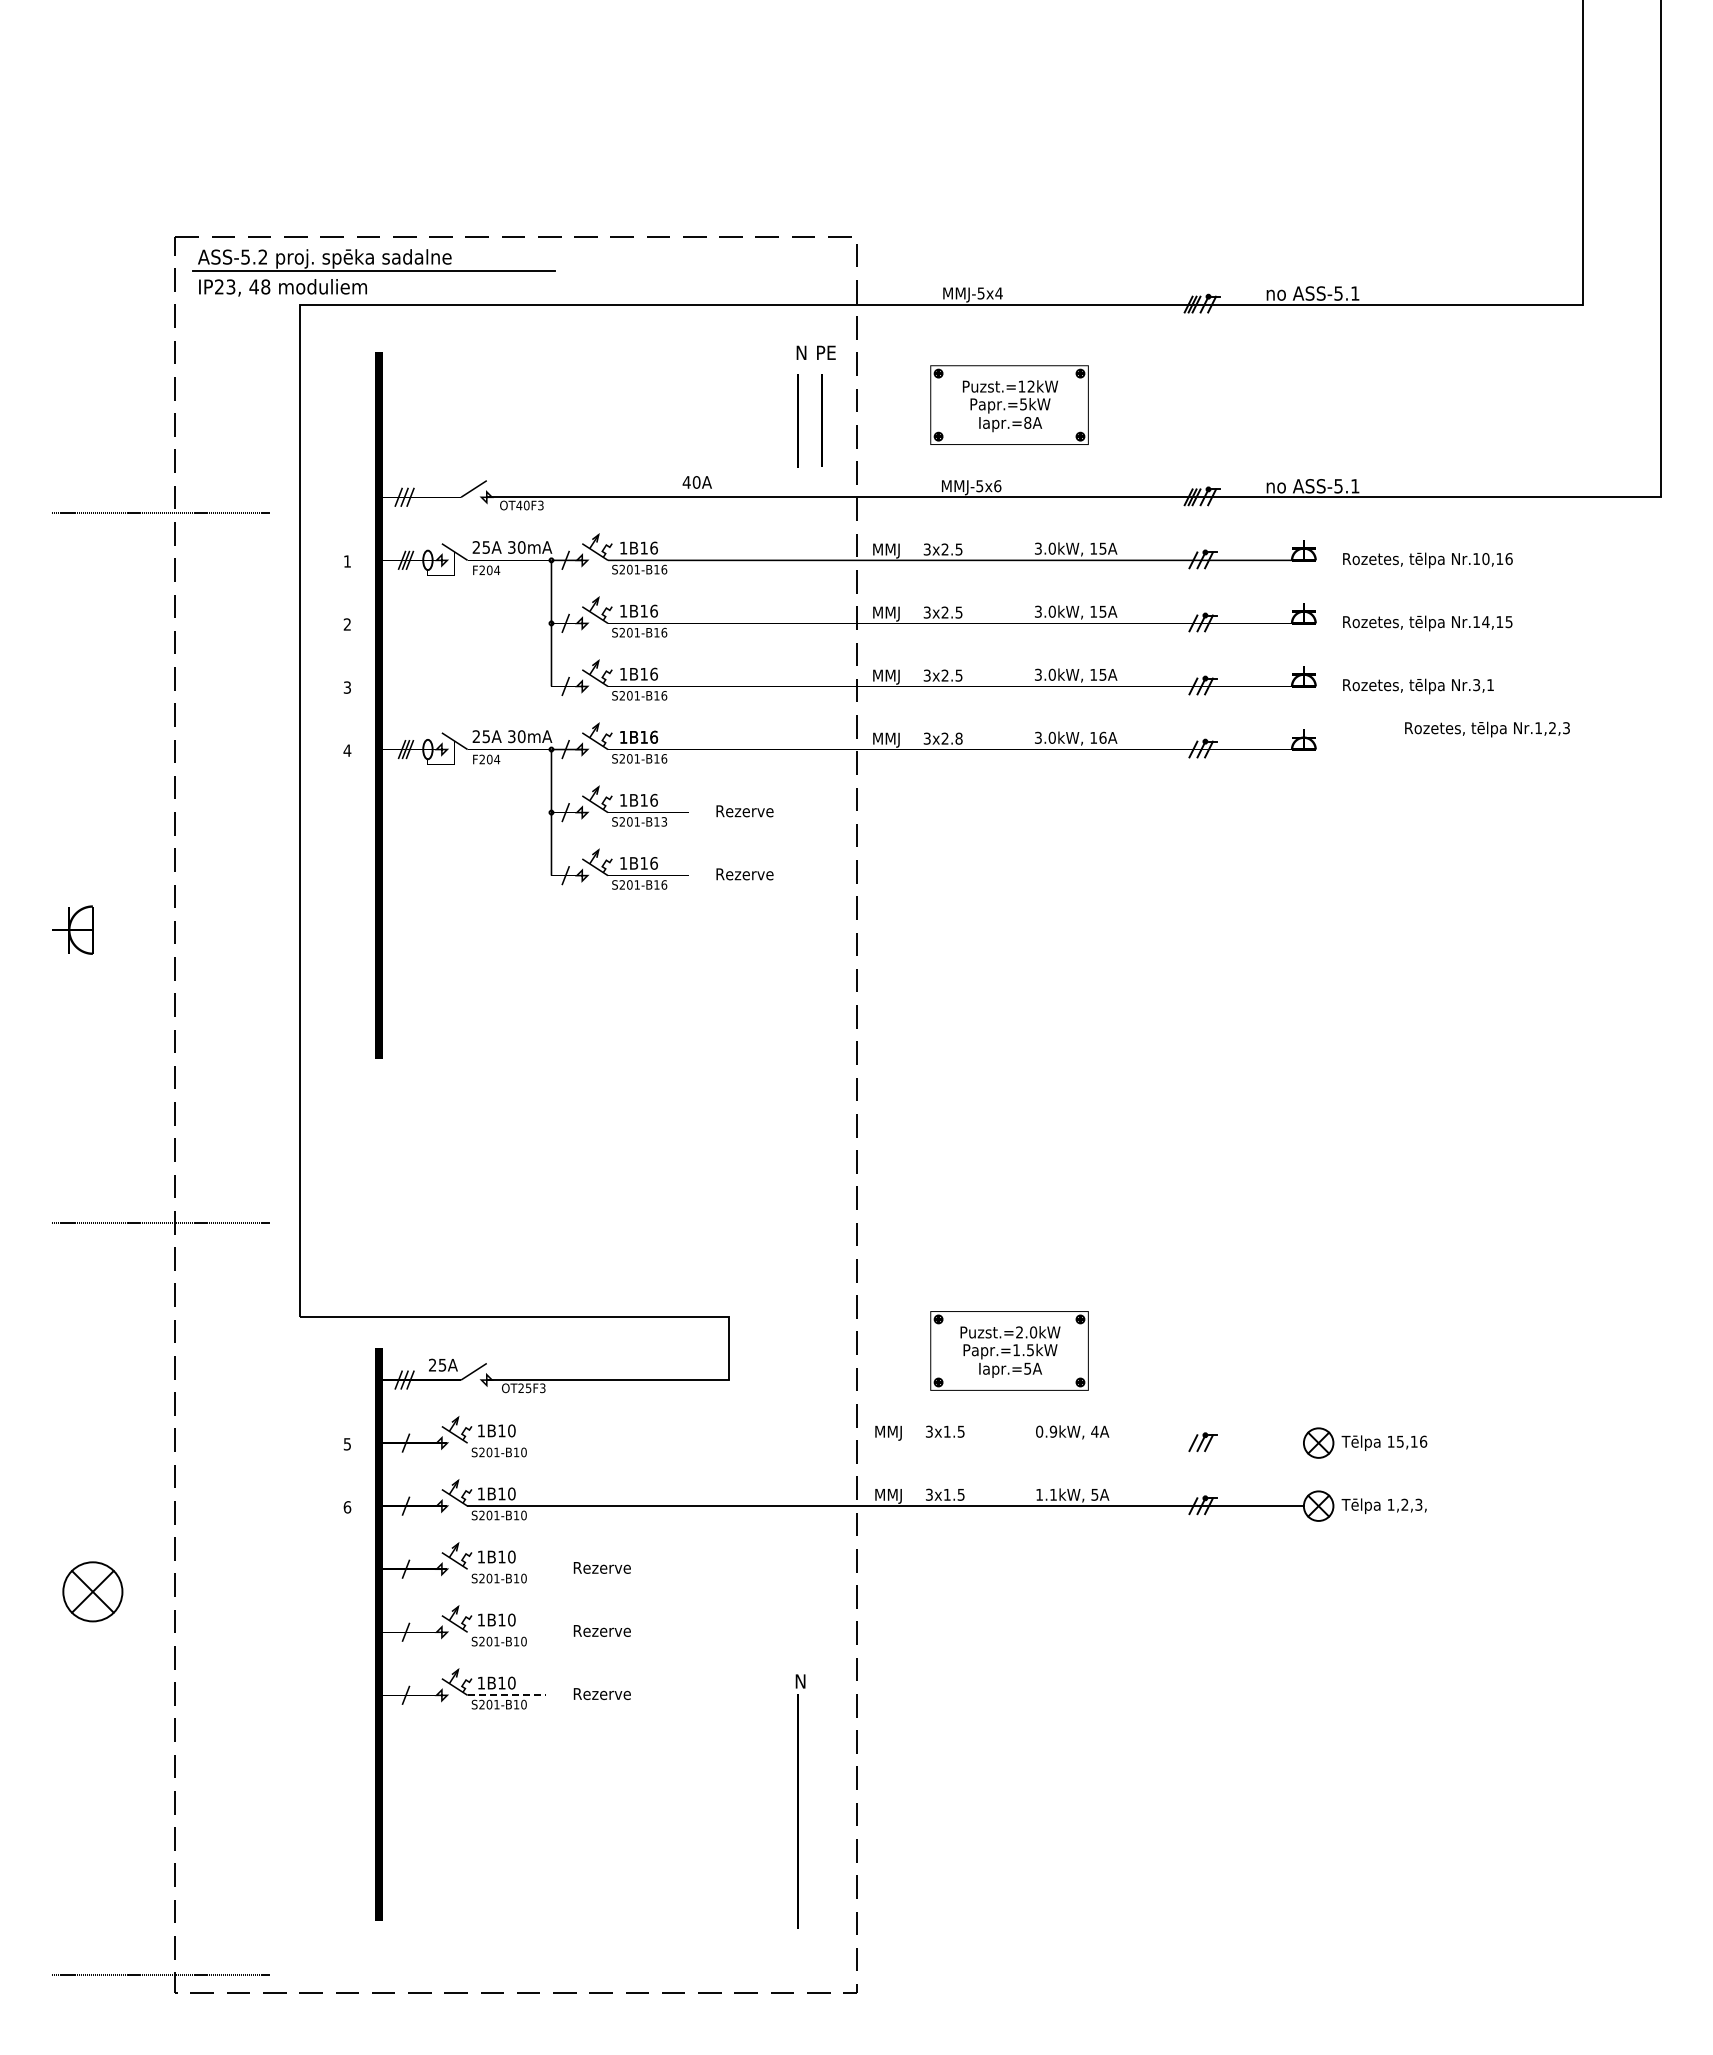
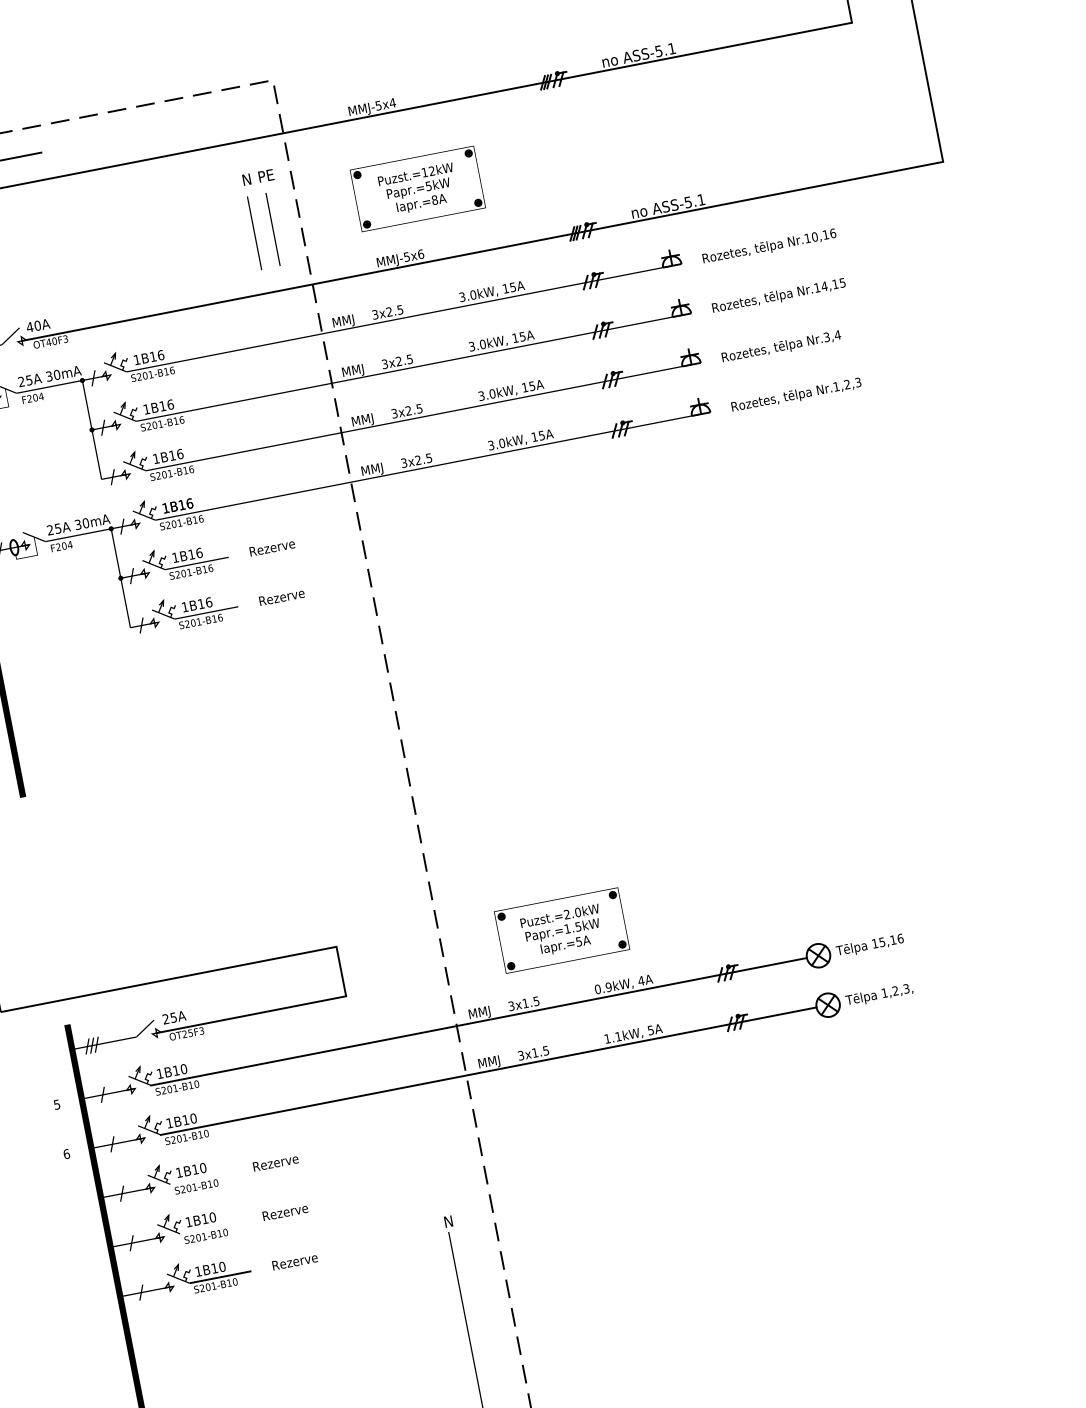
text: (696, 482) -> (37, 325), moved
text: (1490, 684) -> (837, 334), Nr.3,1 -> Nr.3,4
text: (1487, 729) -> (796, 395), moved
text: (1102, 737) -> (541, 435), 16A -> 15A
text: (958, 738) -> (428, 458), 3x2.8 -> 3x2.5
text: (664, 821) -> (210, 568), S201-B13 -> S201-B16
text: (443, 1364) -> (174, 1016), moved
line: (885, 1443) -> (478, 1022), added
line: (507, 1695) -> (220, 1277), dashed -> solid

